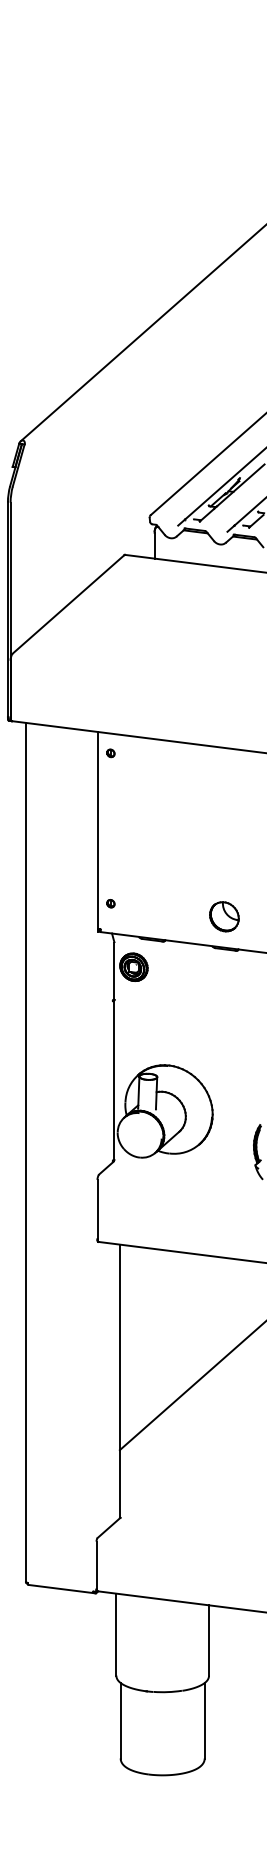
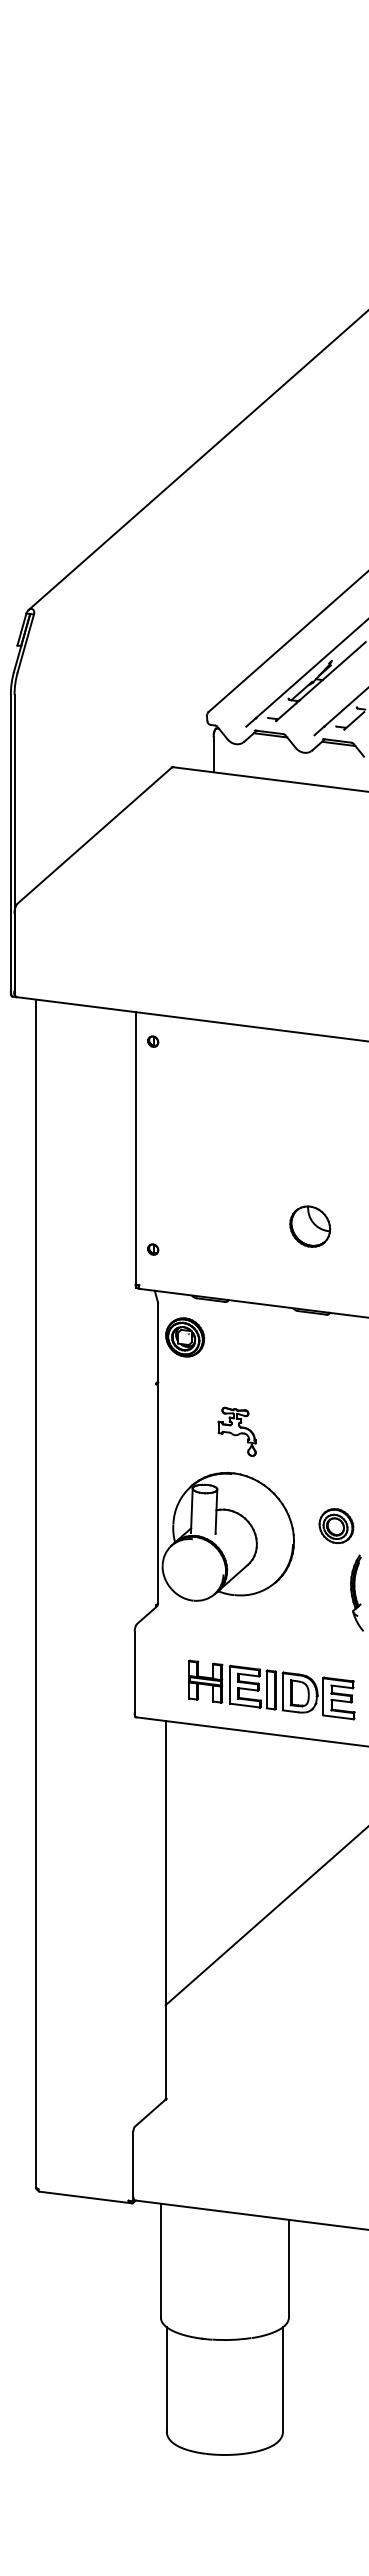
part: (224, 916) -> (310, 1226), moved
part: (171, 1035) -> (236, 1431), added
part: (243, 1103) -> (336, 1526), added
part: (196, 1221) -> (271, 1689), added

